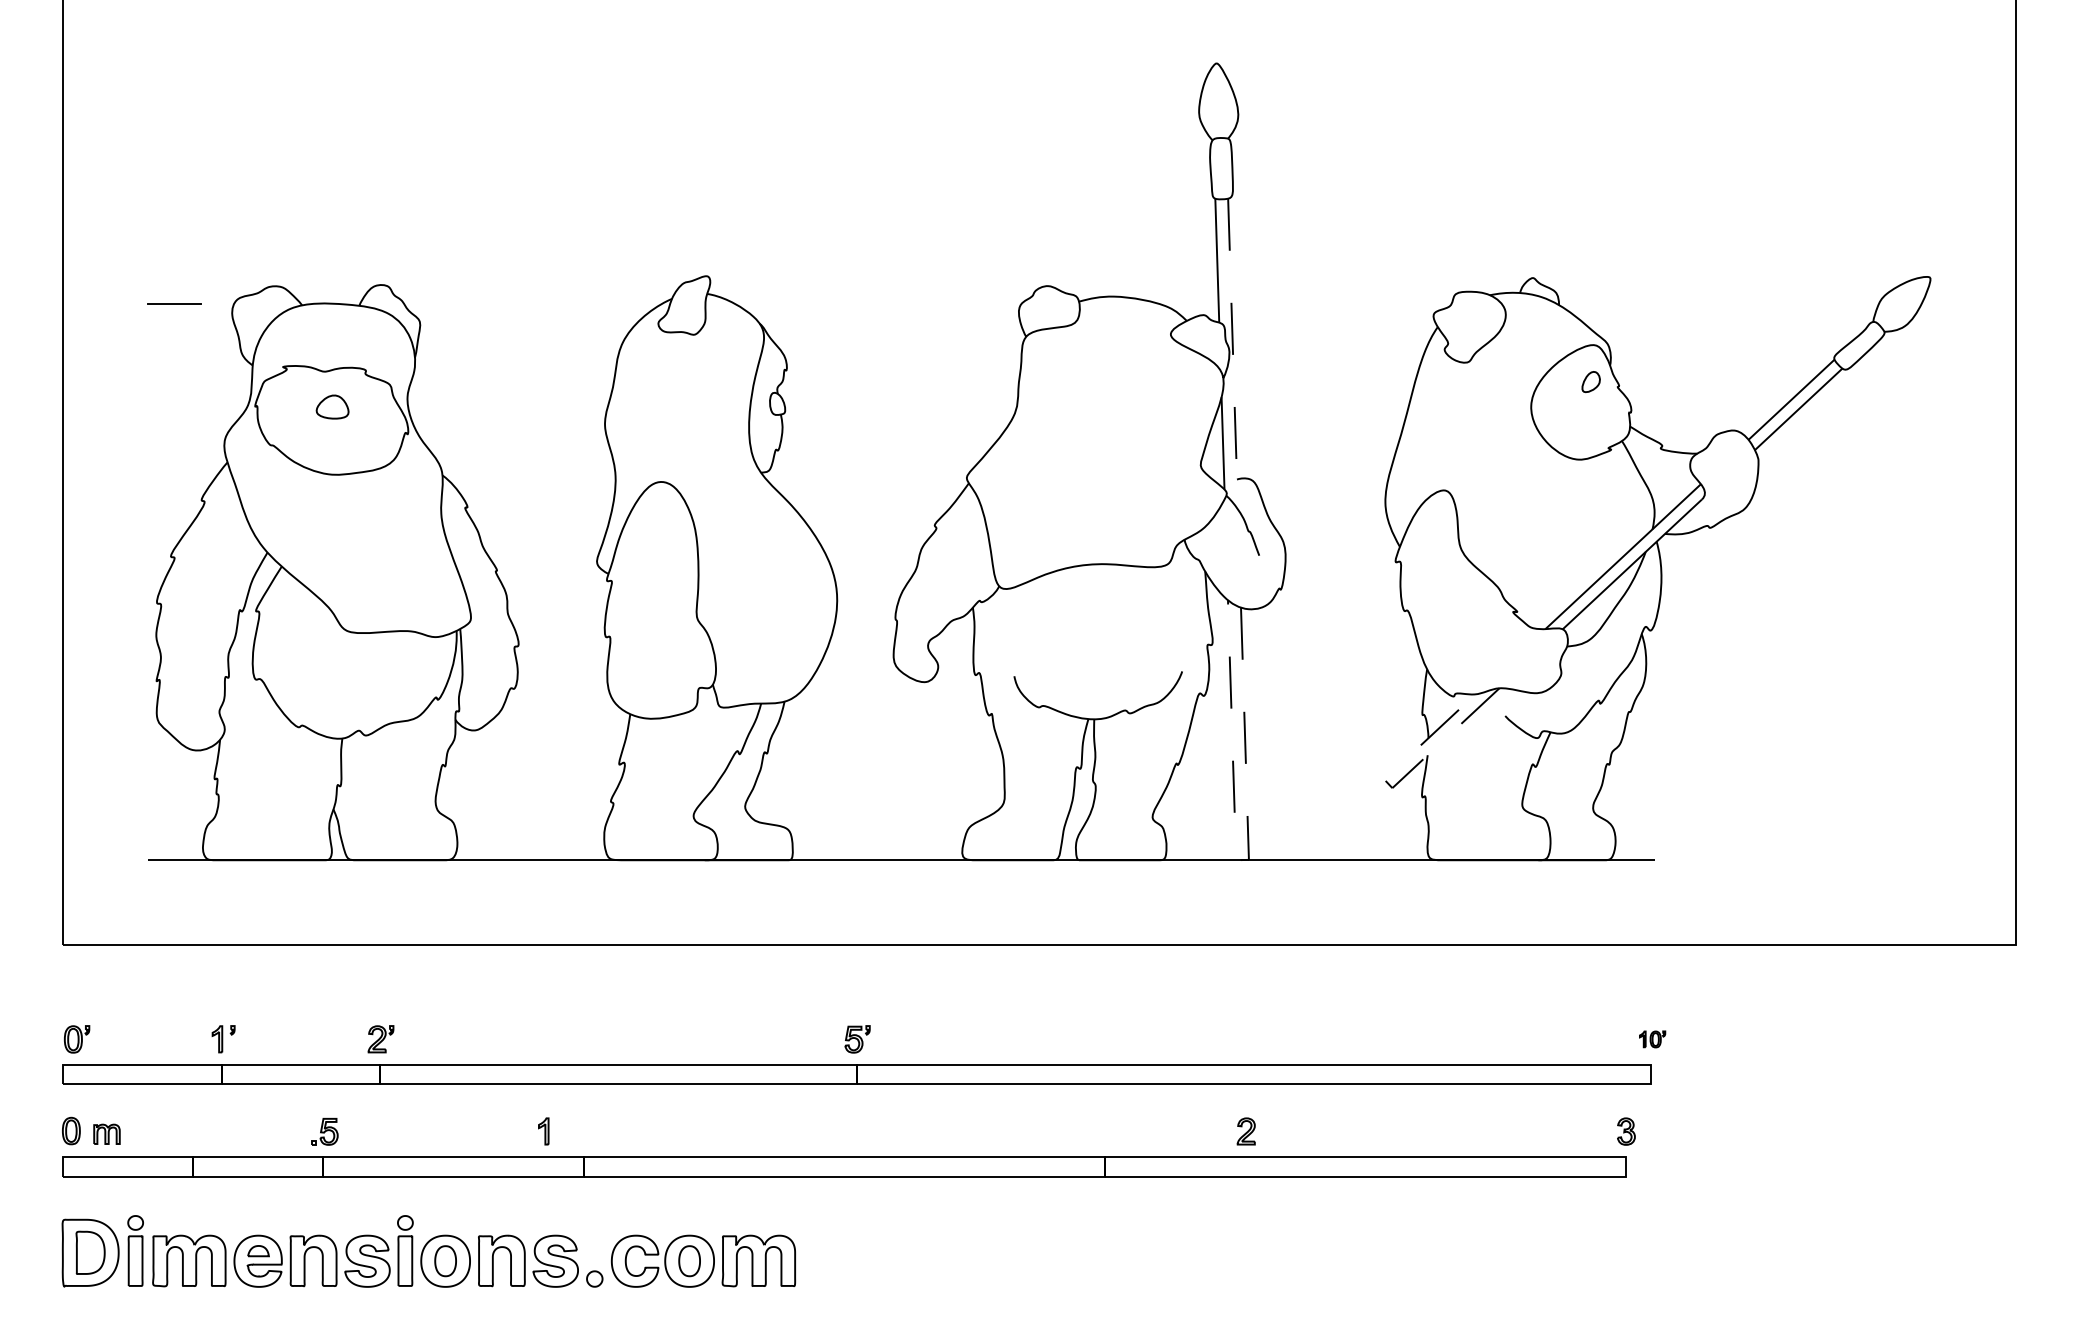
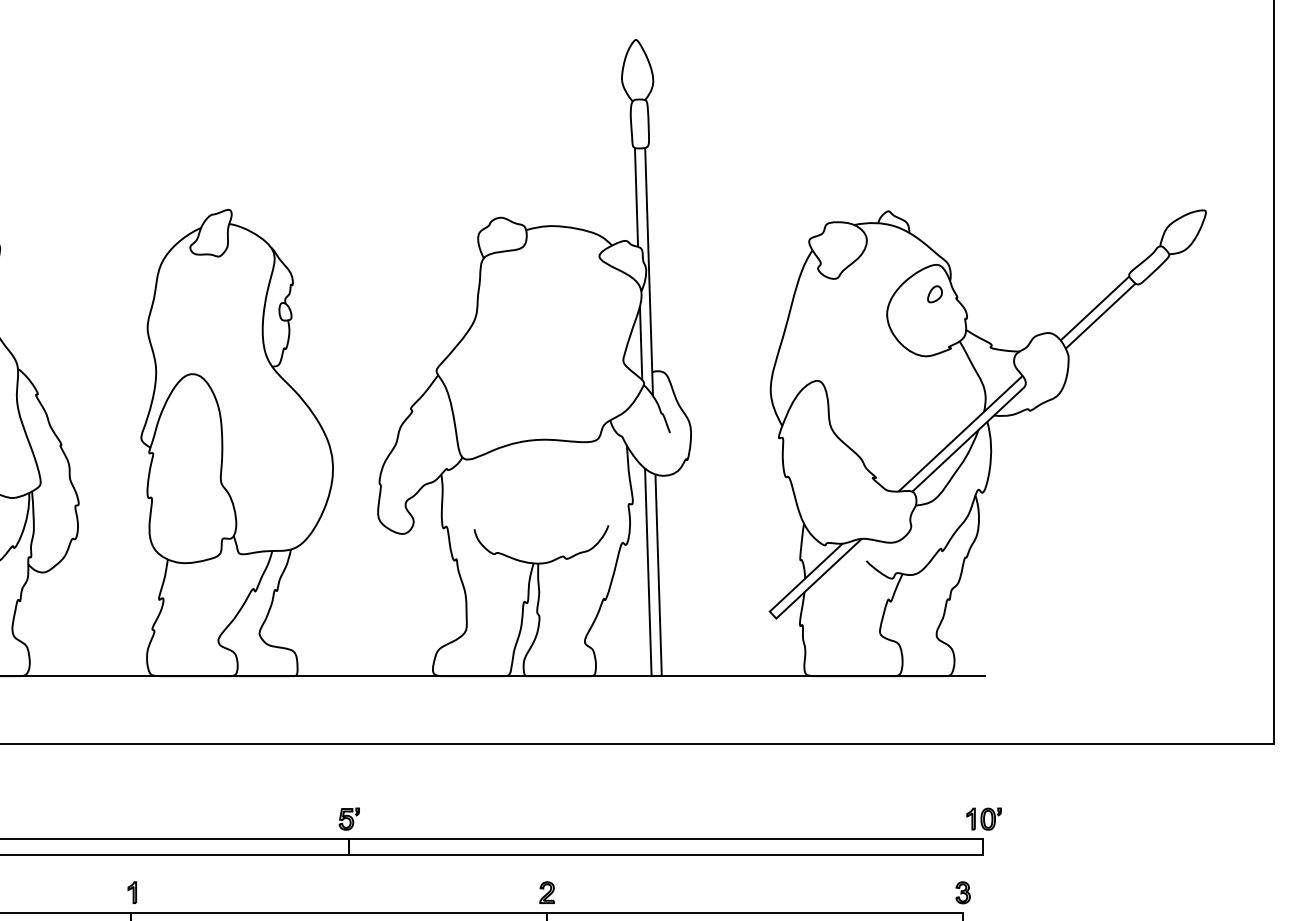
line: (1233, 354) -> (649, 272), dashed -> solid
line: (1395, 785) -> (778, 616), dashed -> solid
line: (1238, 860) -> (653, 676), dashed -> solid
part: (1652, 1039) -> (983, 819), size x1.67
part: (543, 1131) -> (132, 892), moved
part: (1245, 1131) -> (546, 892), moved

